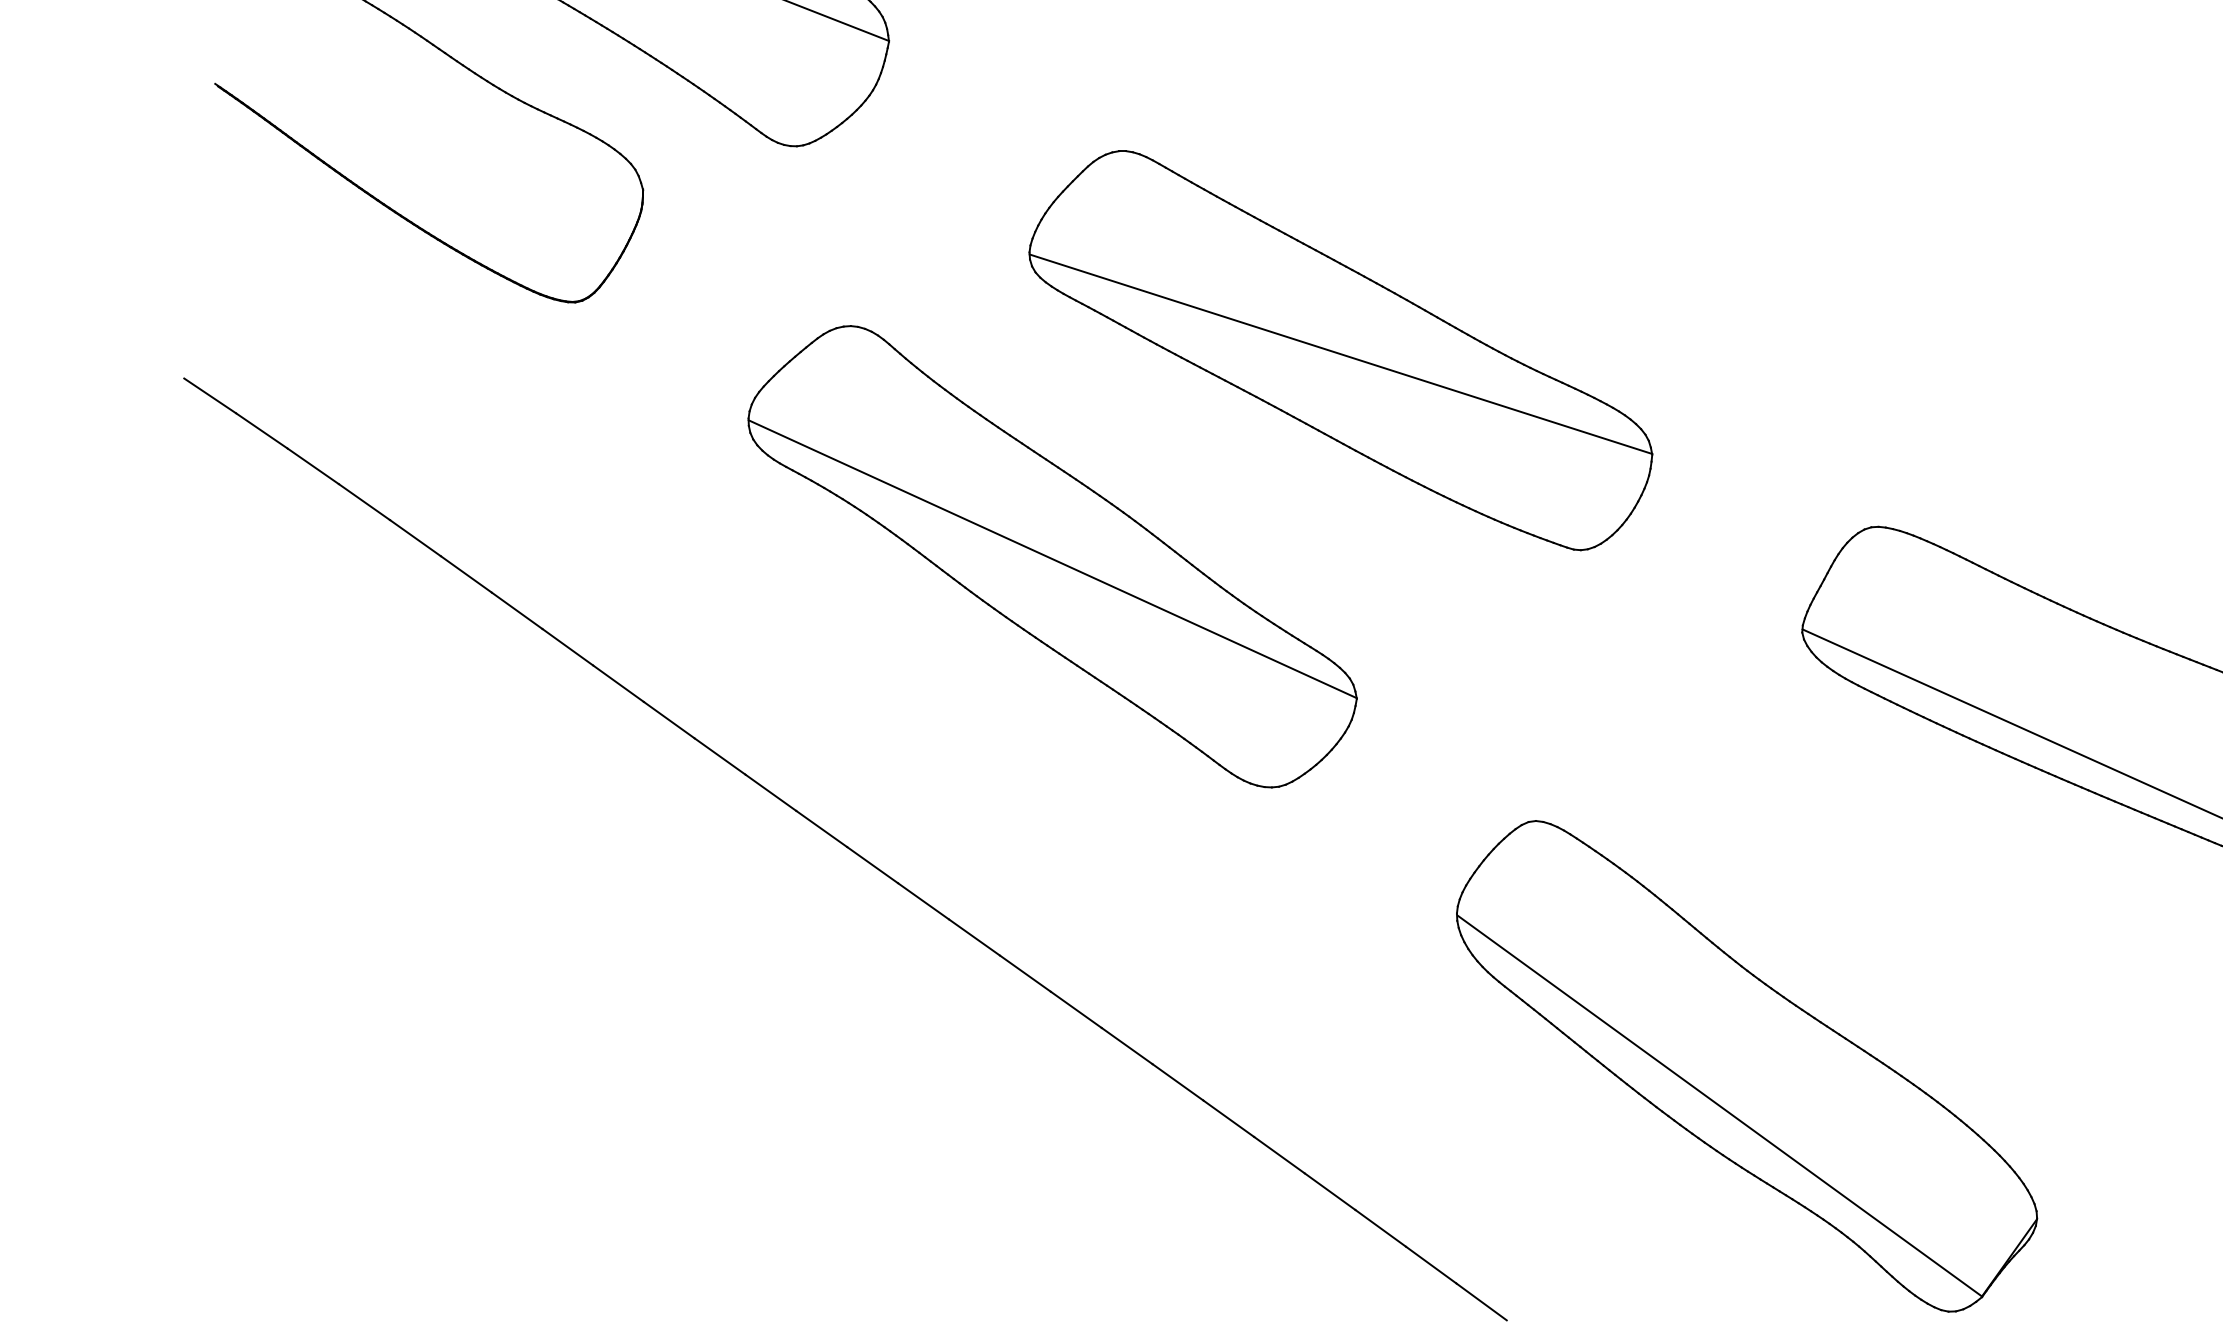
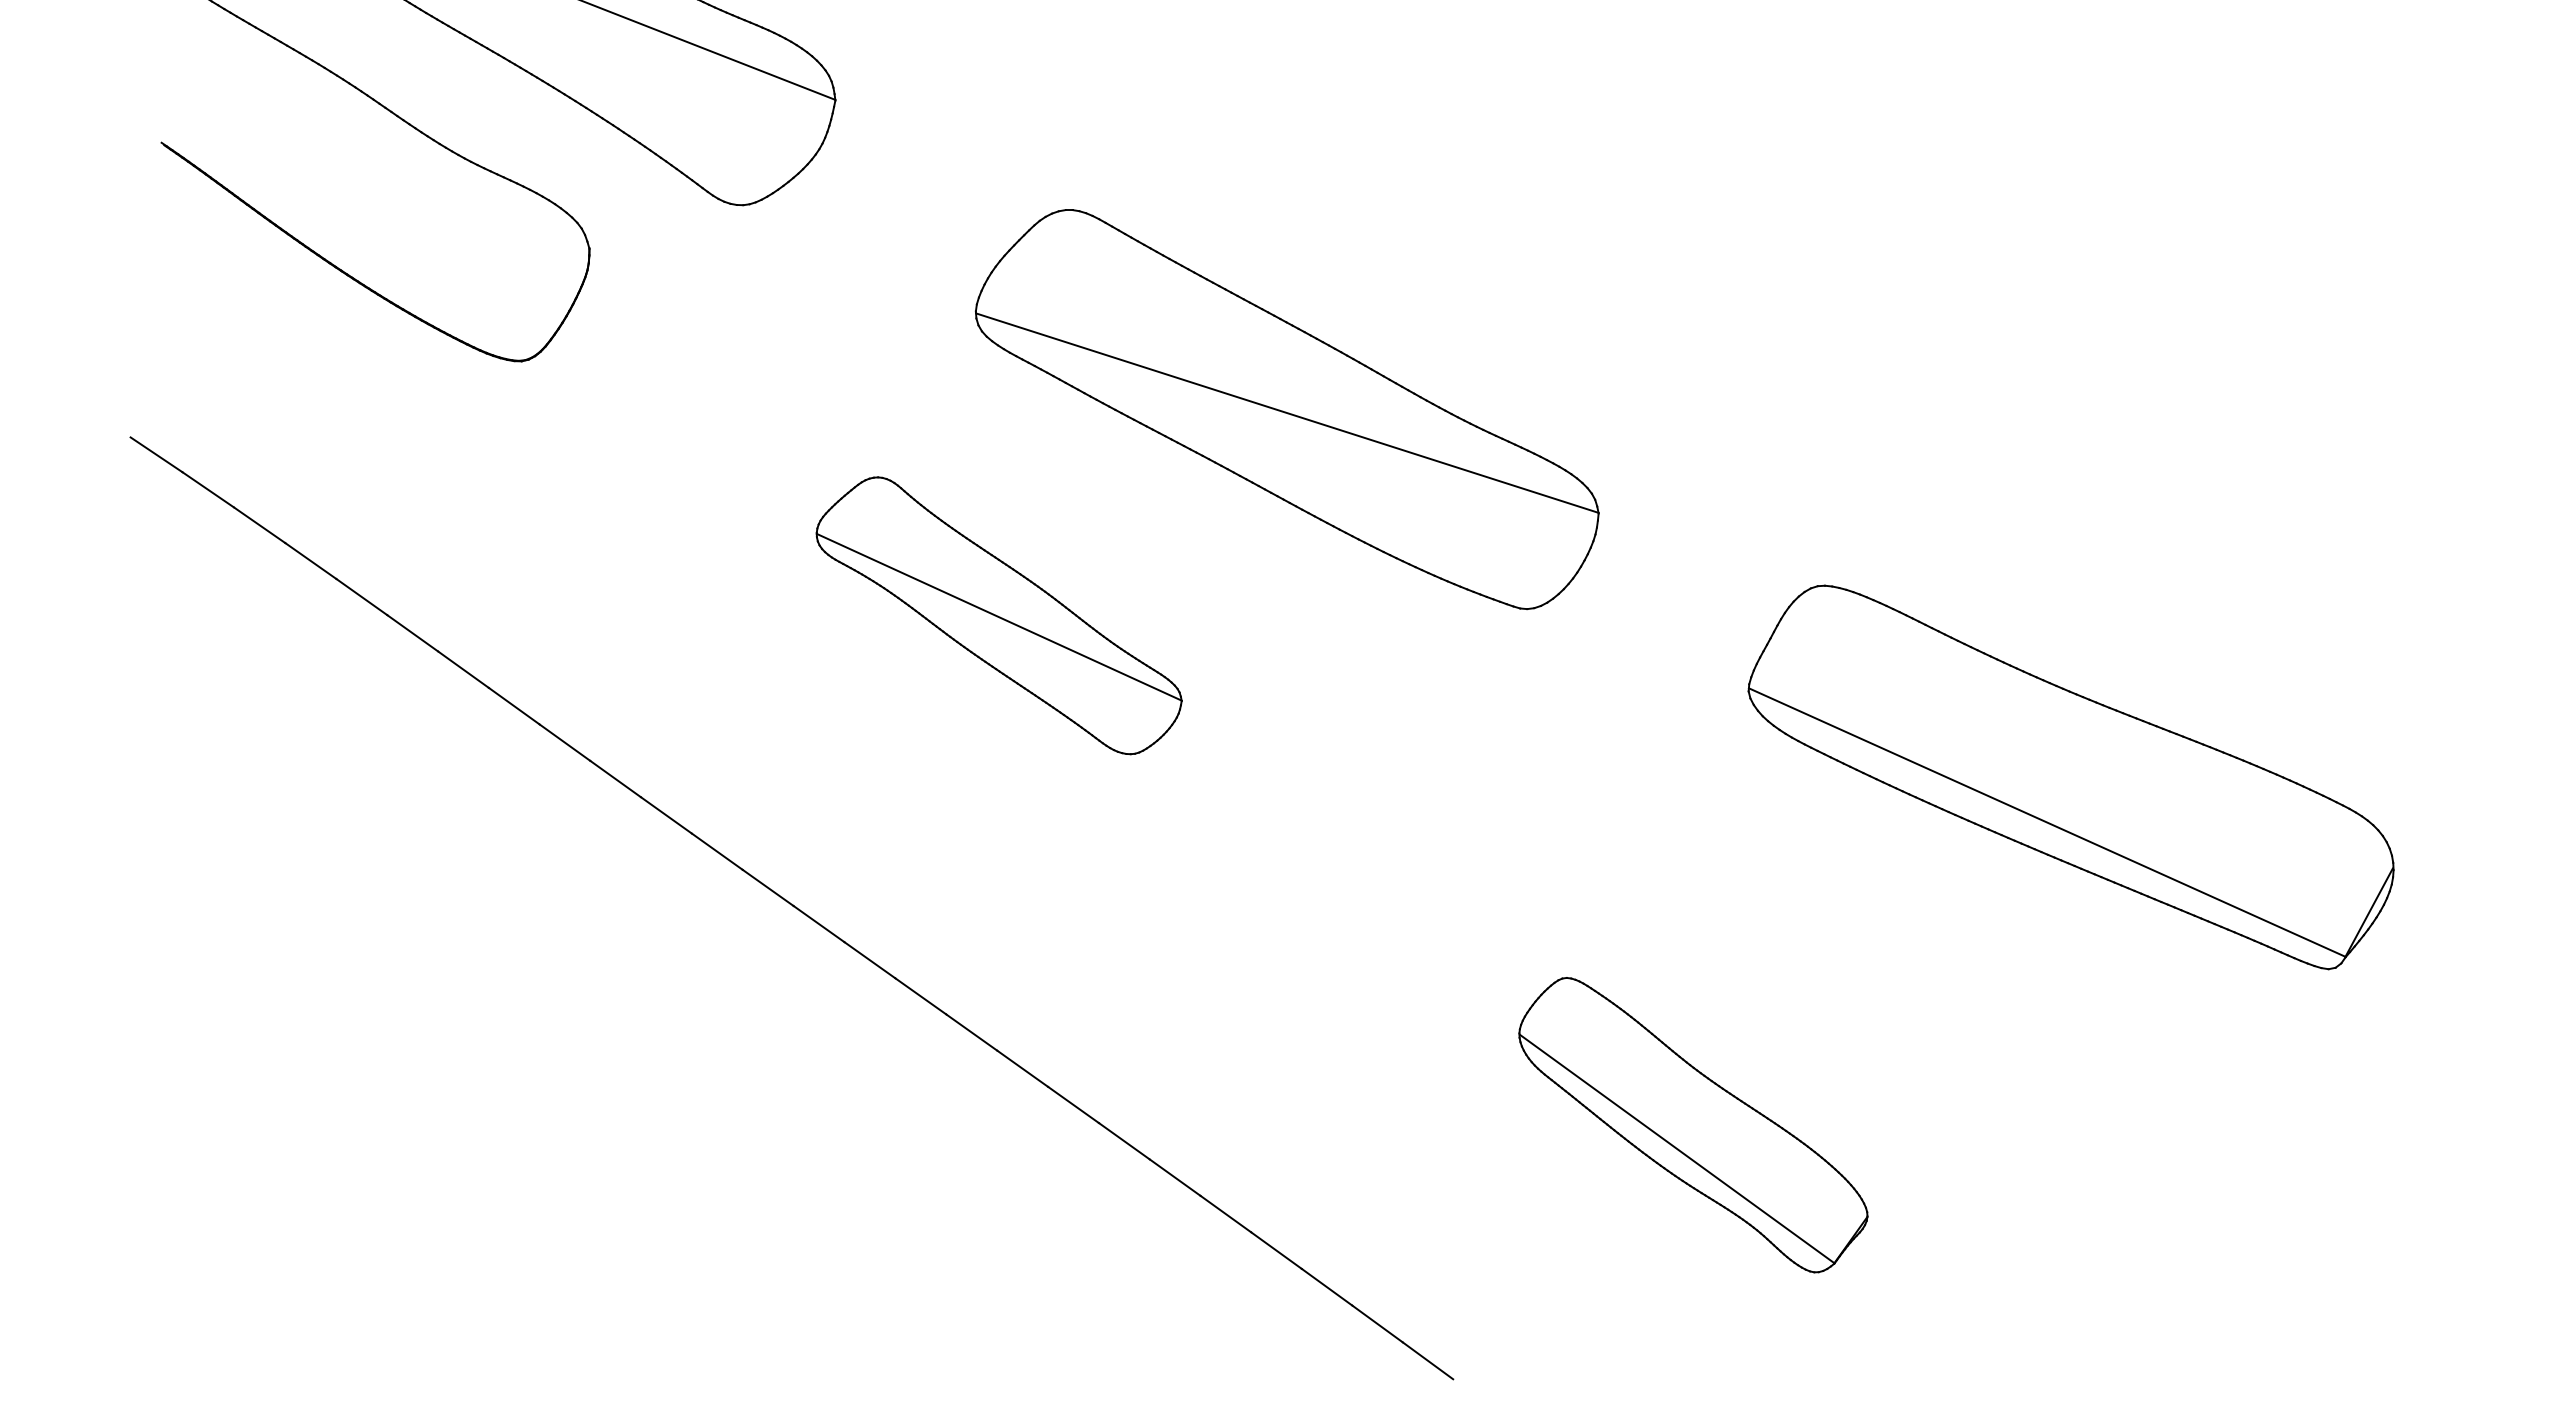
part: (1053, 556) -> (999, 615), size x0.6
part: (1747, 1065) -> (1693, 1124), size x0.6

